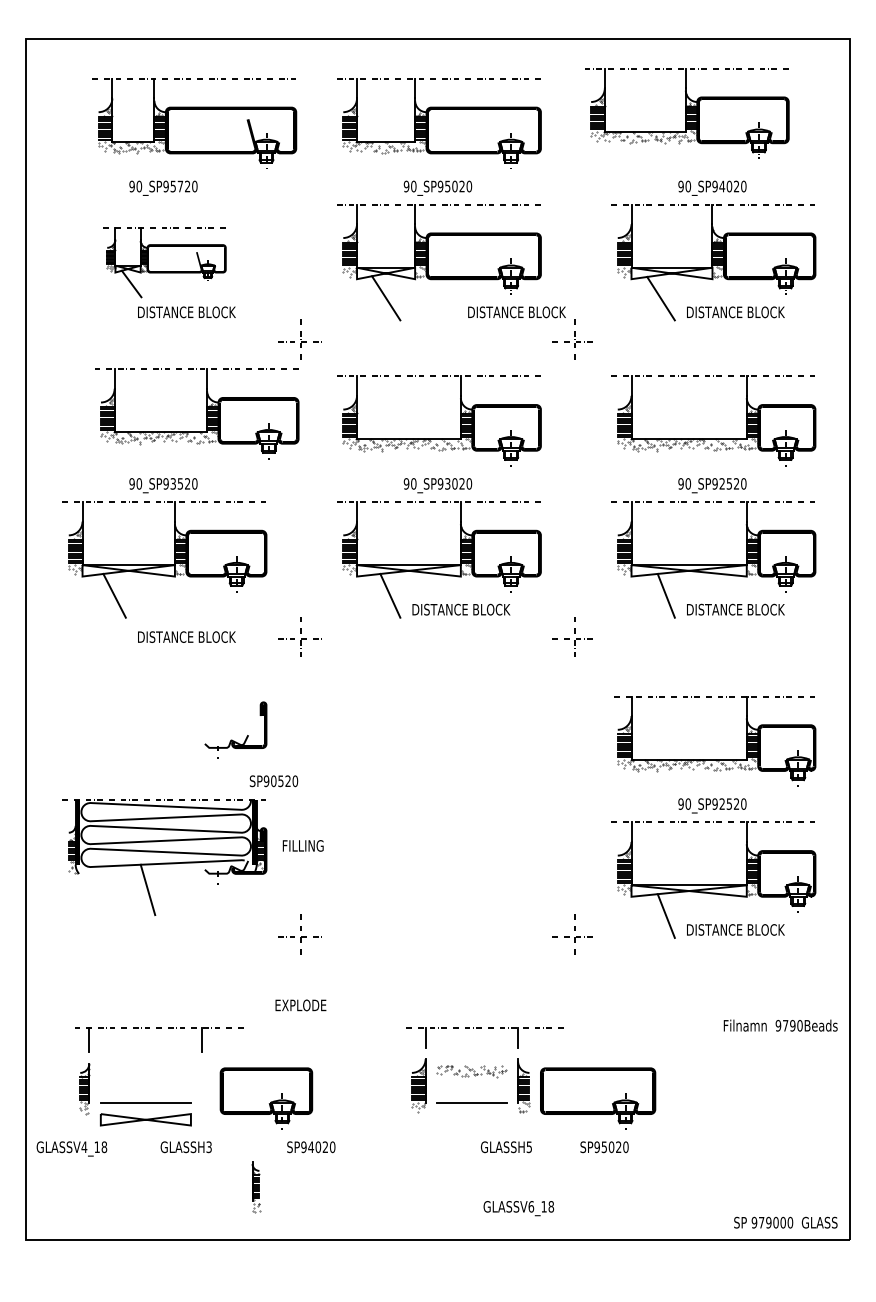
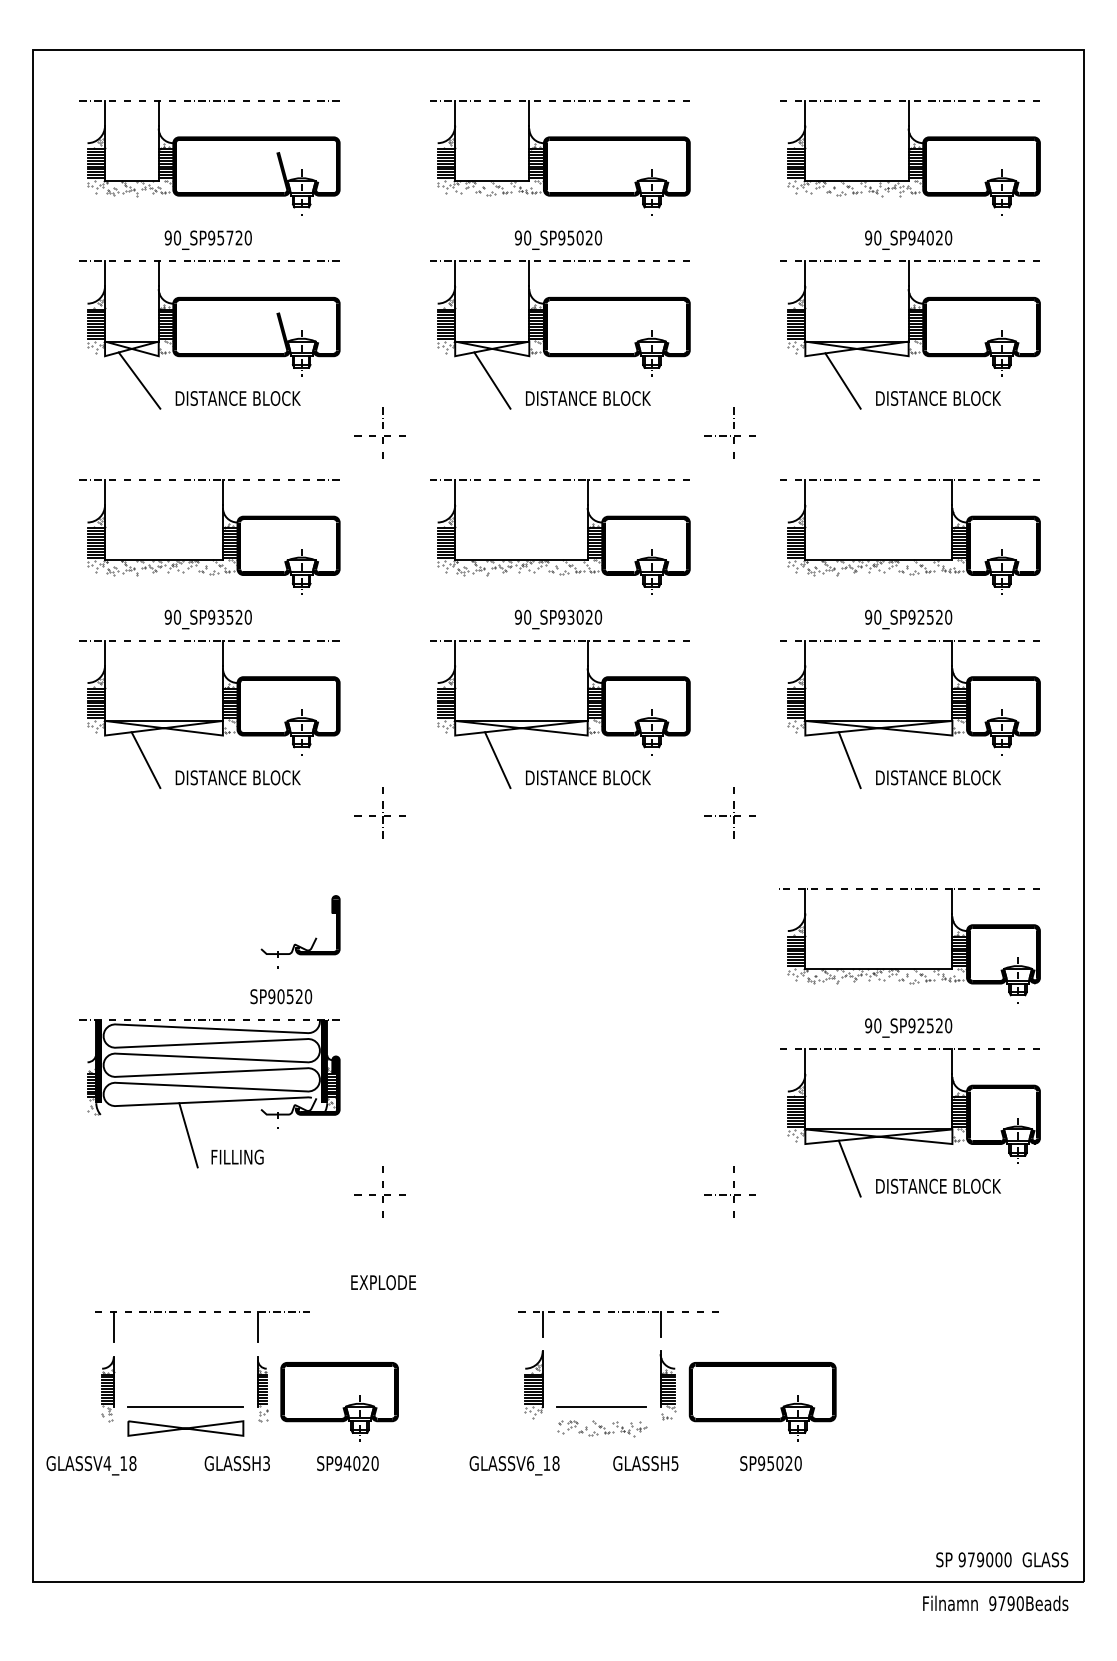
part: (687, 113) -> (910, 157), moved
part: (194, 123) -> (209, 157), moved
part: (164, 262) -> (209, 334), size x1.67
text: (517, 312) -> (588, 398), moved
part: (206, 413) -> (222, 536), moved
text: (186, 636) -> (237, 777), moved
text: (274, 781) -> (281, 996), moved
text: (303, 845) -> (237, 1156), moved
text: (780, 1025) -> (995, 1603), moved
part: (472, 1071) -> (602, 1428), moved
text: (311, 1147) -> (347, 1463), moved
part: (256, 1187) -> (262, 1389), moved
text: (518, 1208) -> (514, 1465), moved

